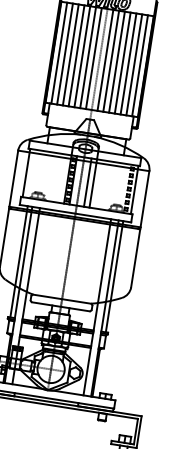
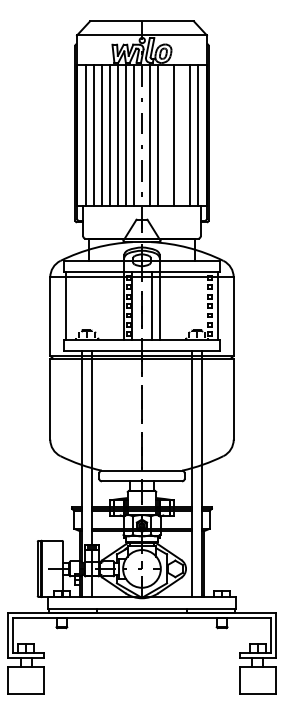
line: (117, 62) -> (166, 135), removed
line: (128, 64) -> (182, 135), removed
line: (19, 261) -> (75, 428), removed
line: (114, 276) -> (208, 428), removed

